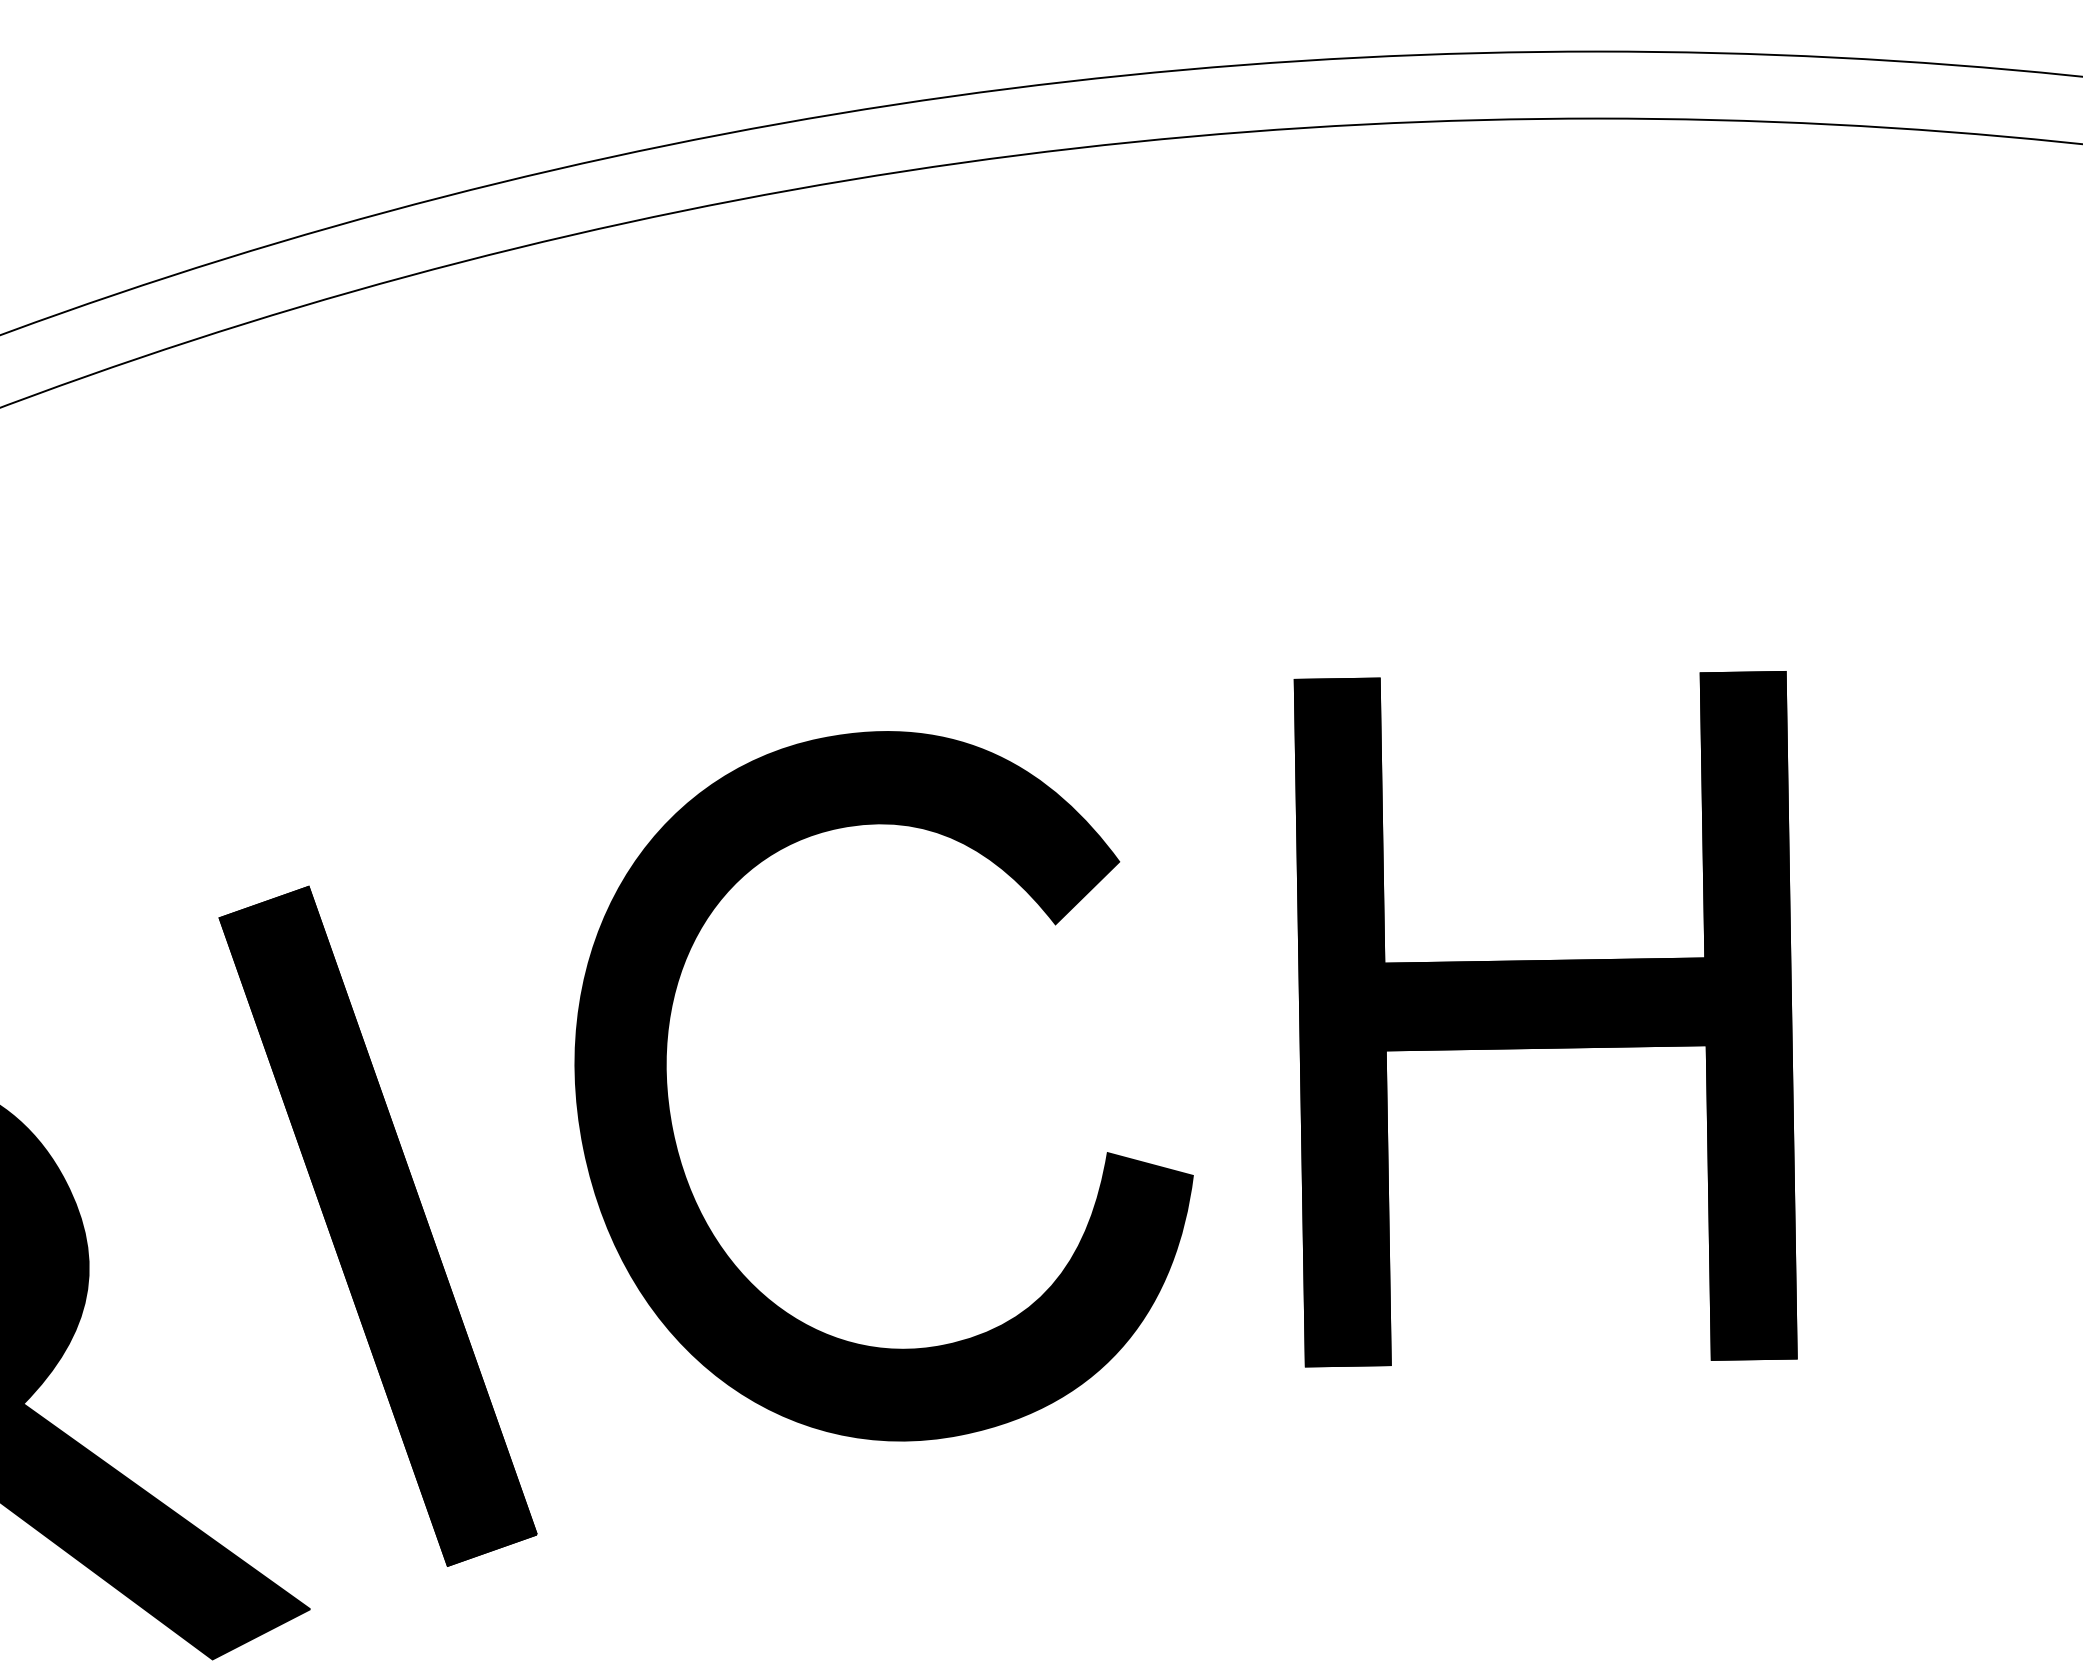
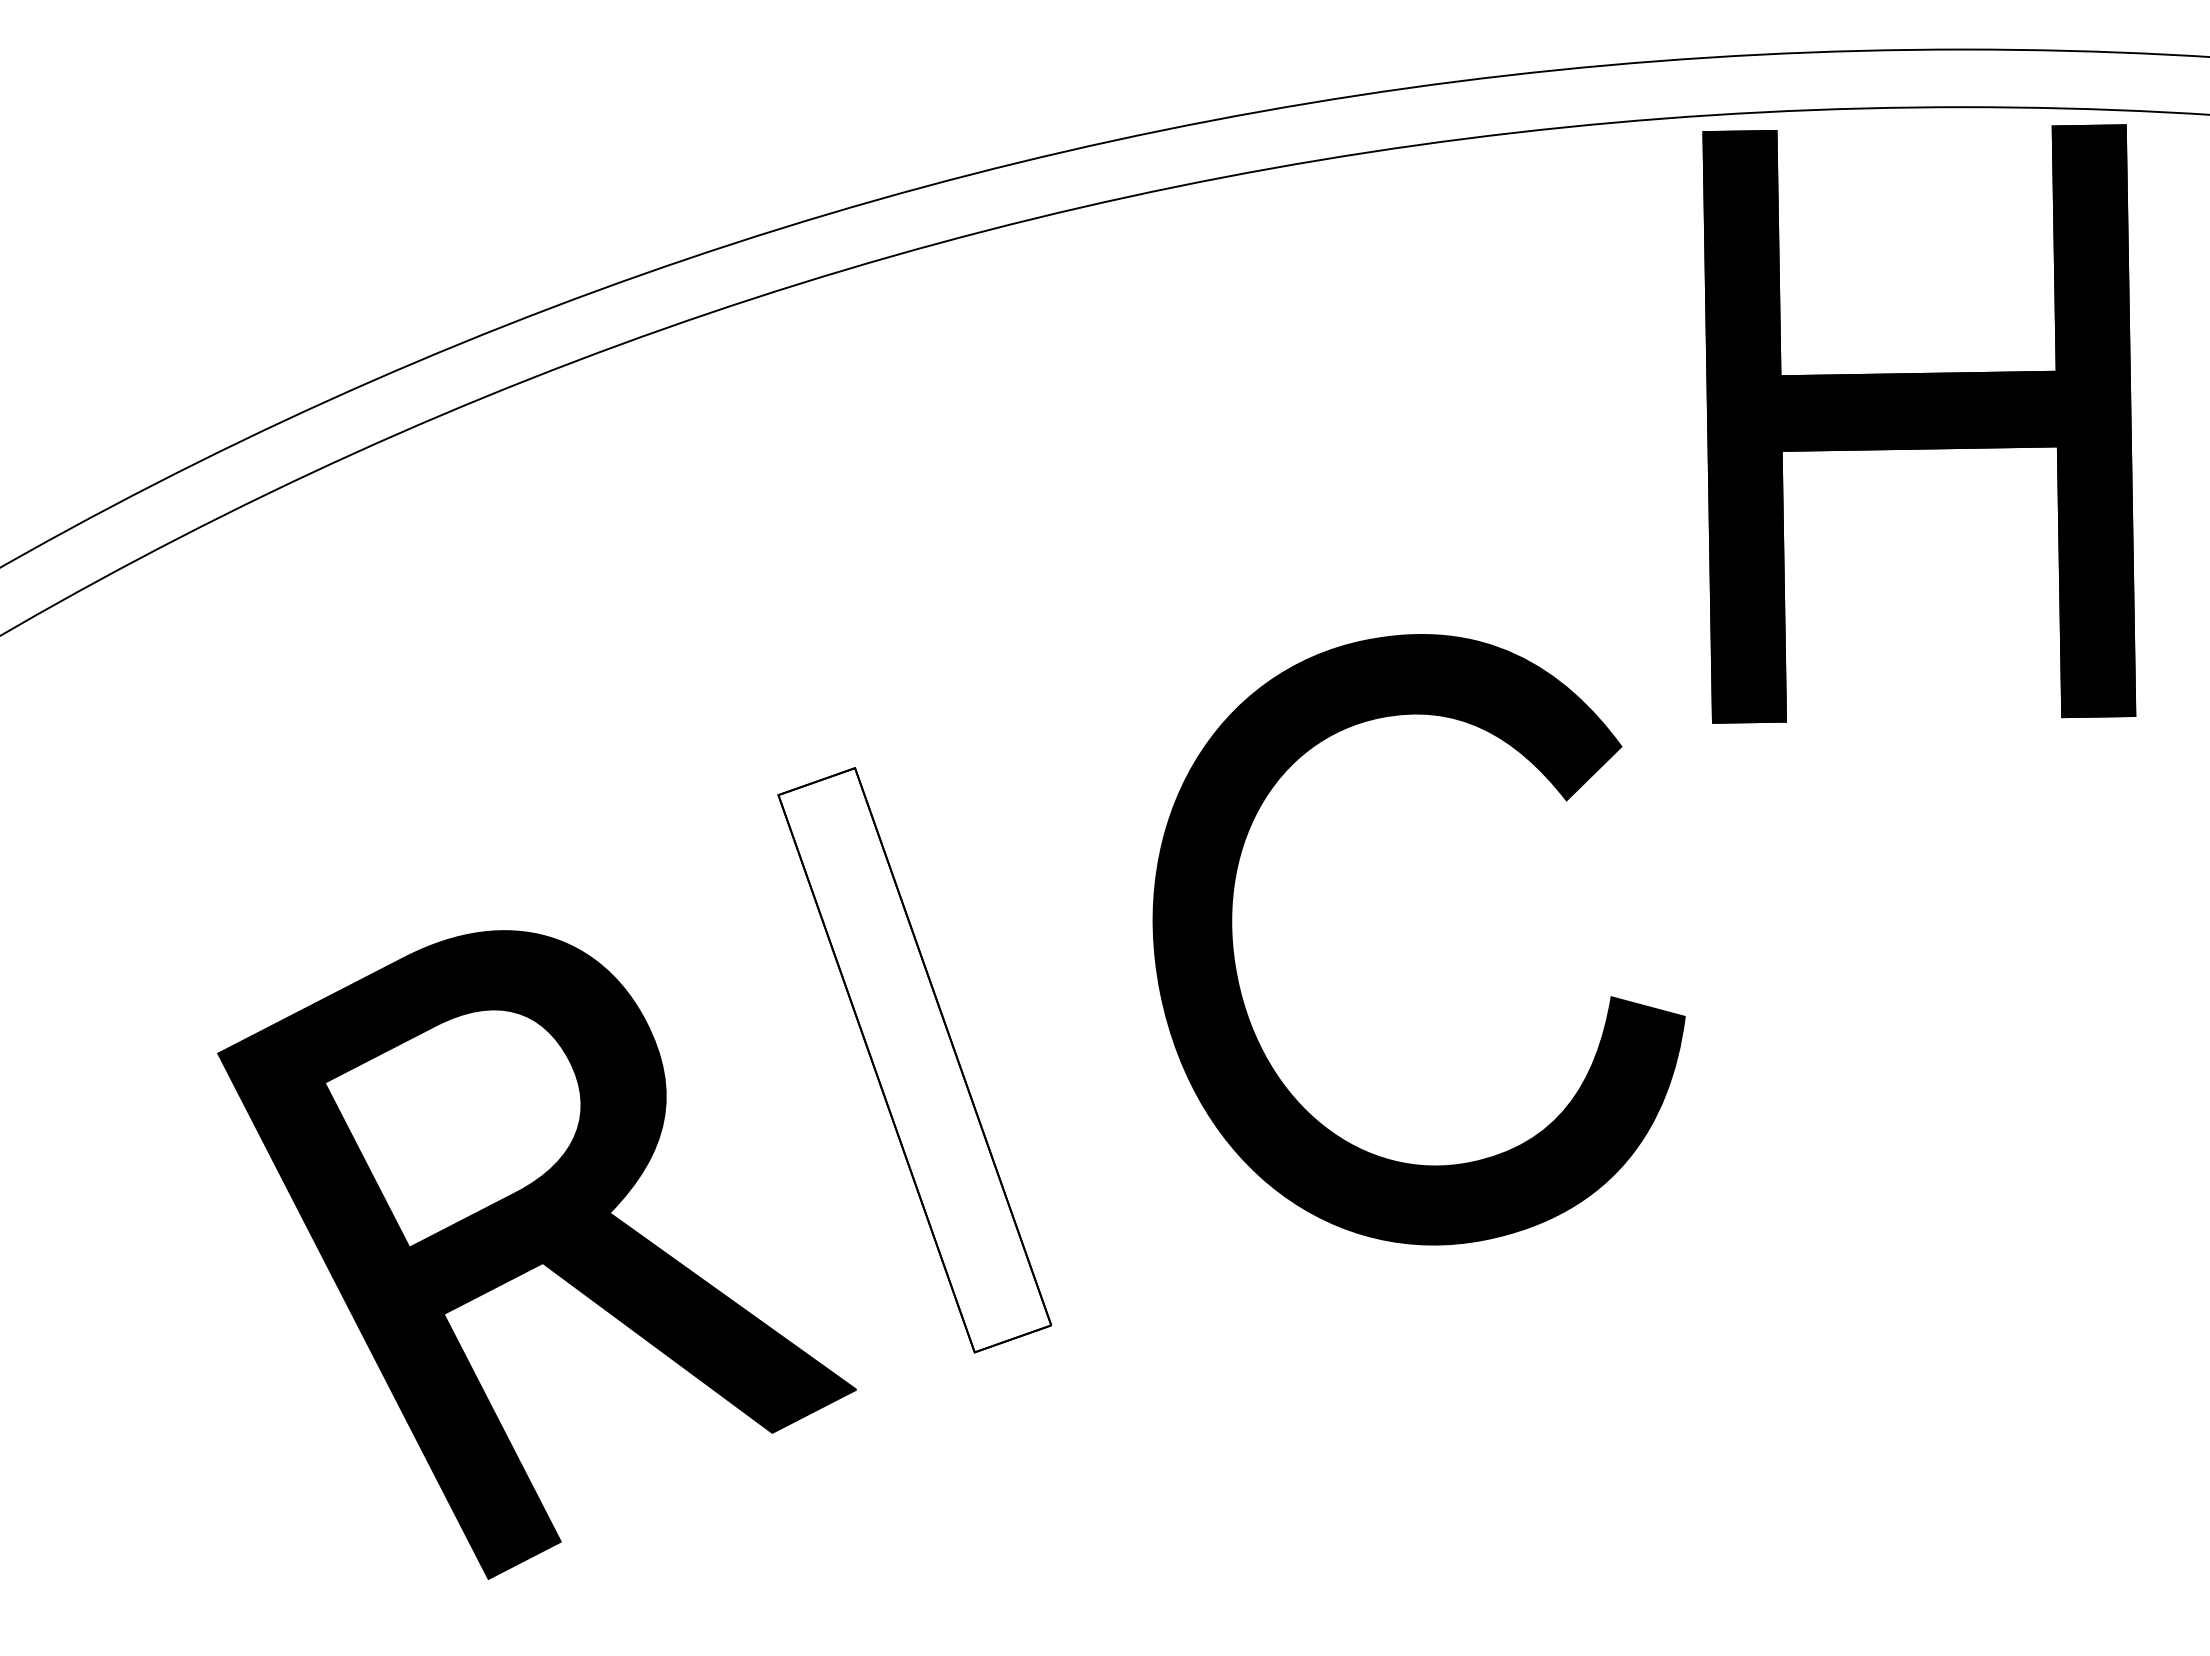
part: (1545, 1018) -> (1919, 423), moved
part: (671, 1119) -> (1236, 968), moved
fill: (377, 1226) -> (914, 1060), removed

